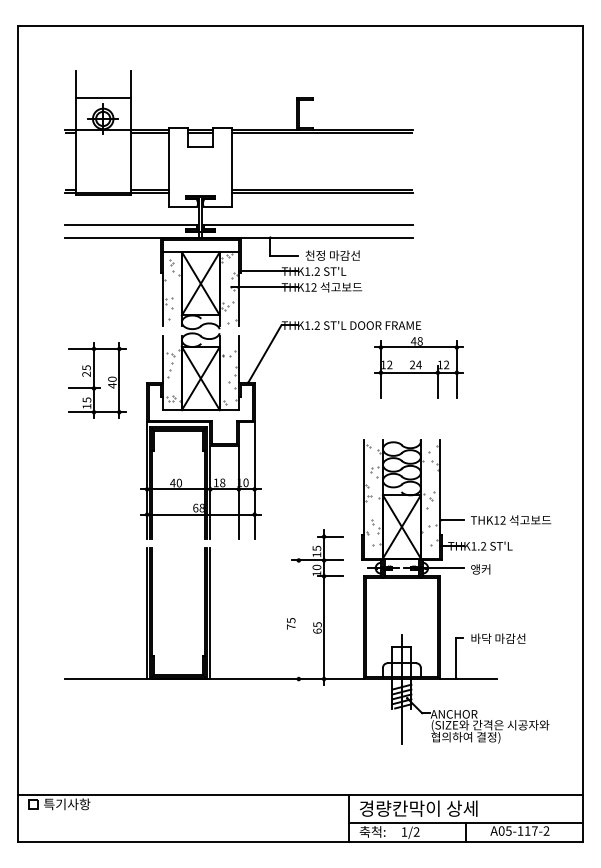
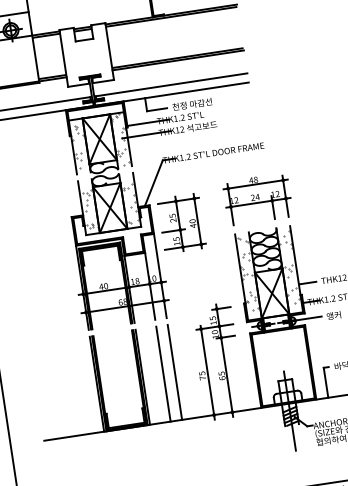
part: (418, 367) -> (257, 199), moved
part: (97, 380) -> (181, 223), moved
line: (238, 613) -> (163, 374), added
line: (254, 613) -> (174, 372), added
line: (298, 620) -> (207, 372), added

